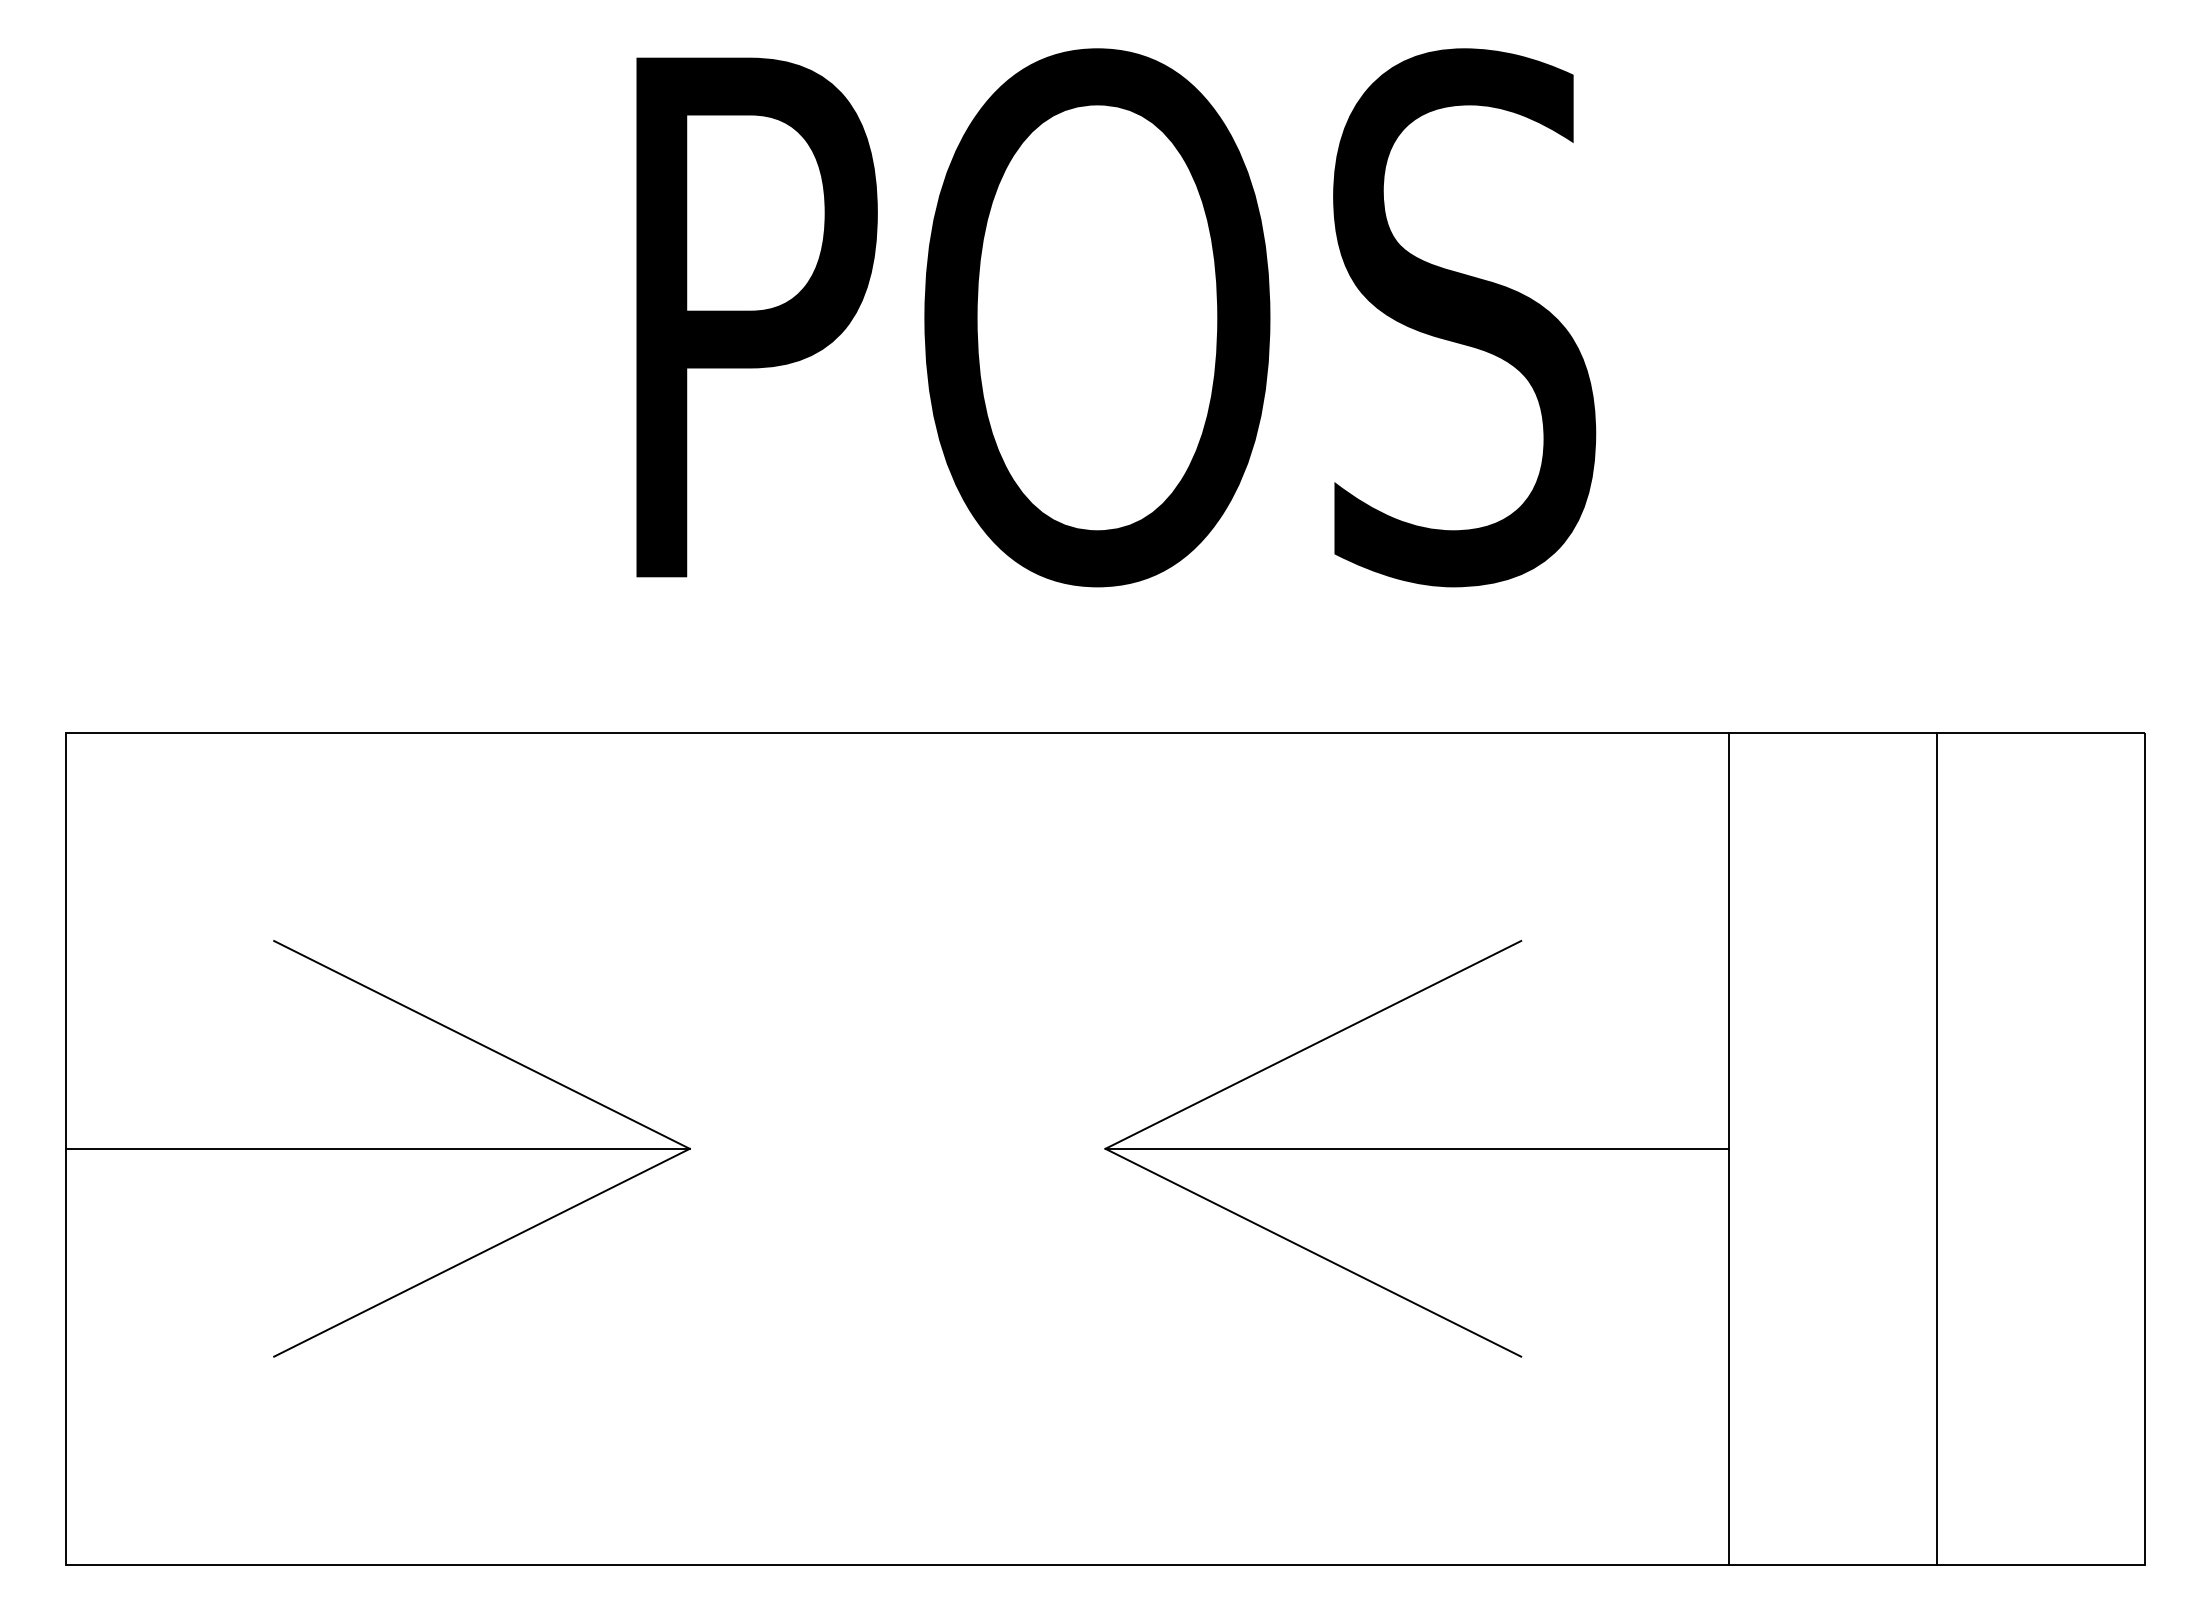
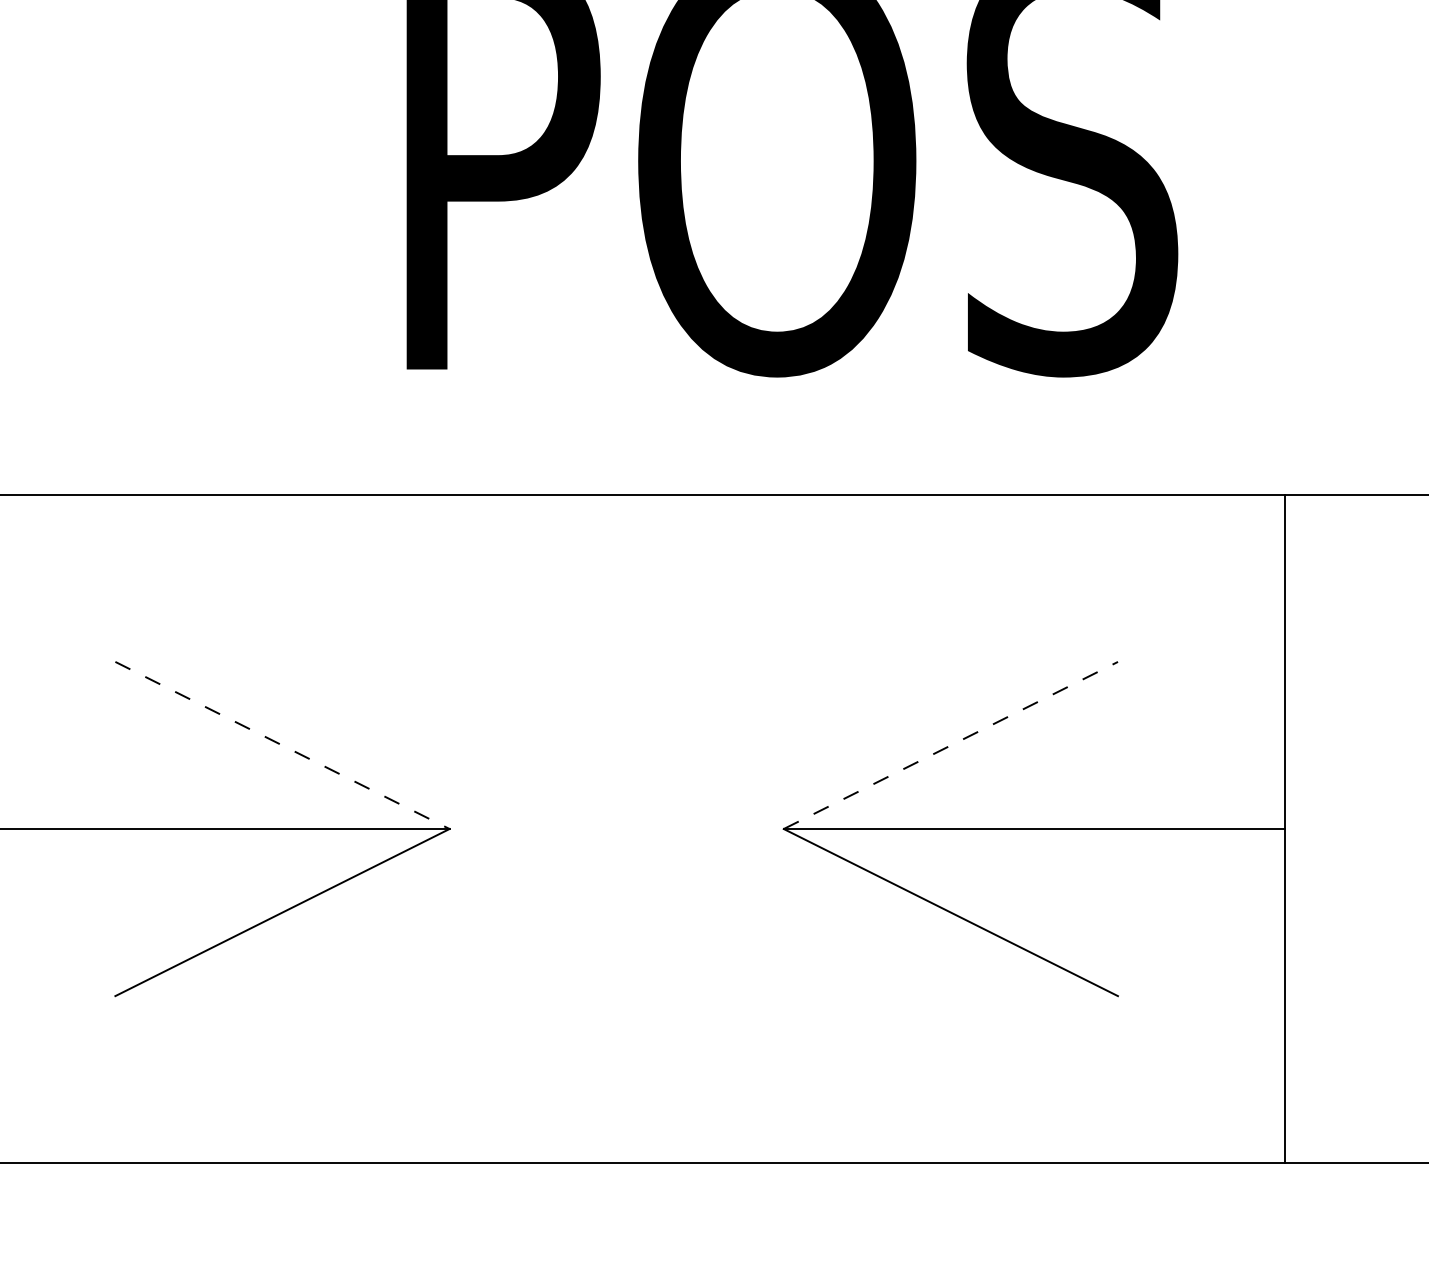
line: (1313, 1044) -> (951, 745), solid -> dashed
line: (482, 1045) -> (282, 745), solid -> dashed

